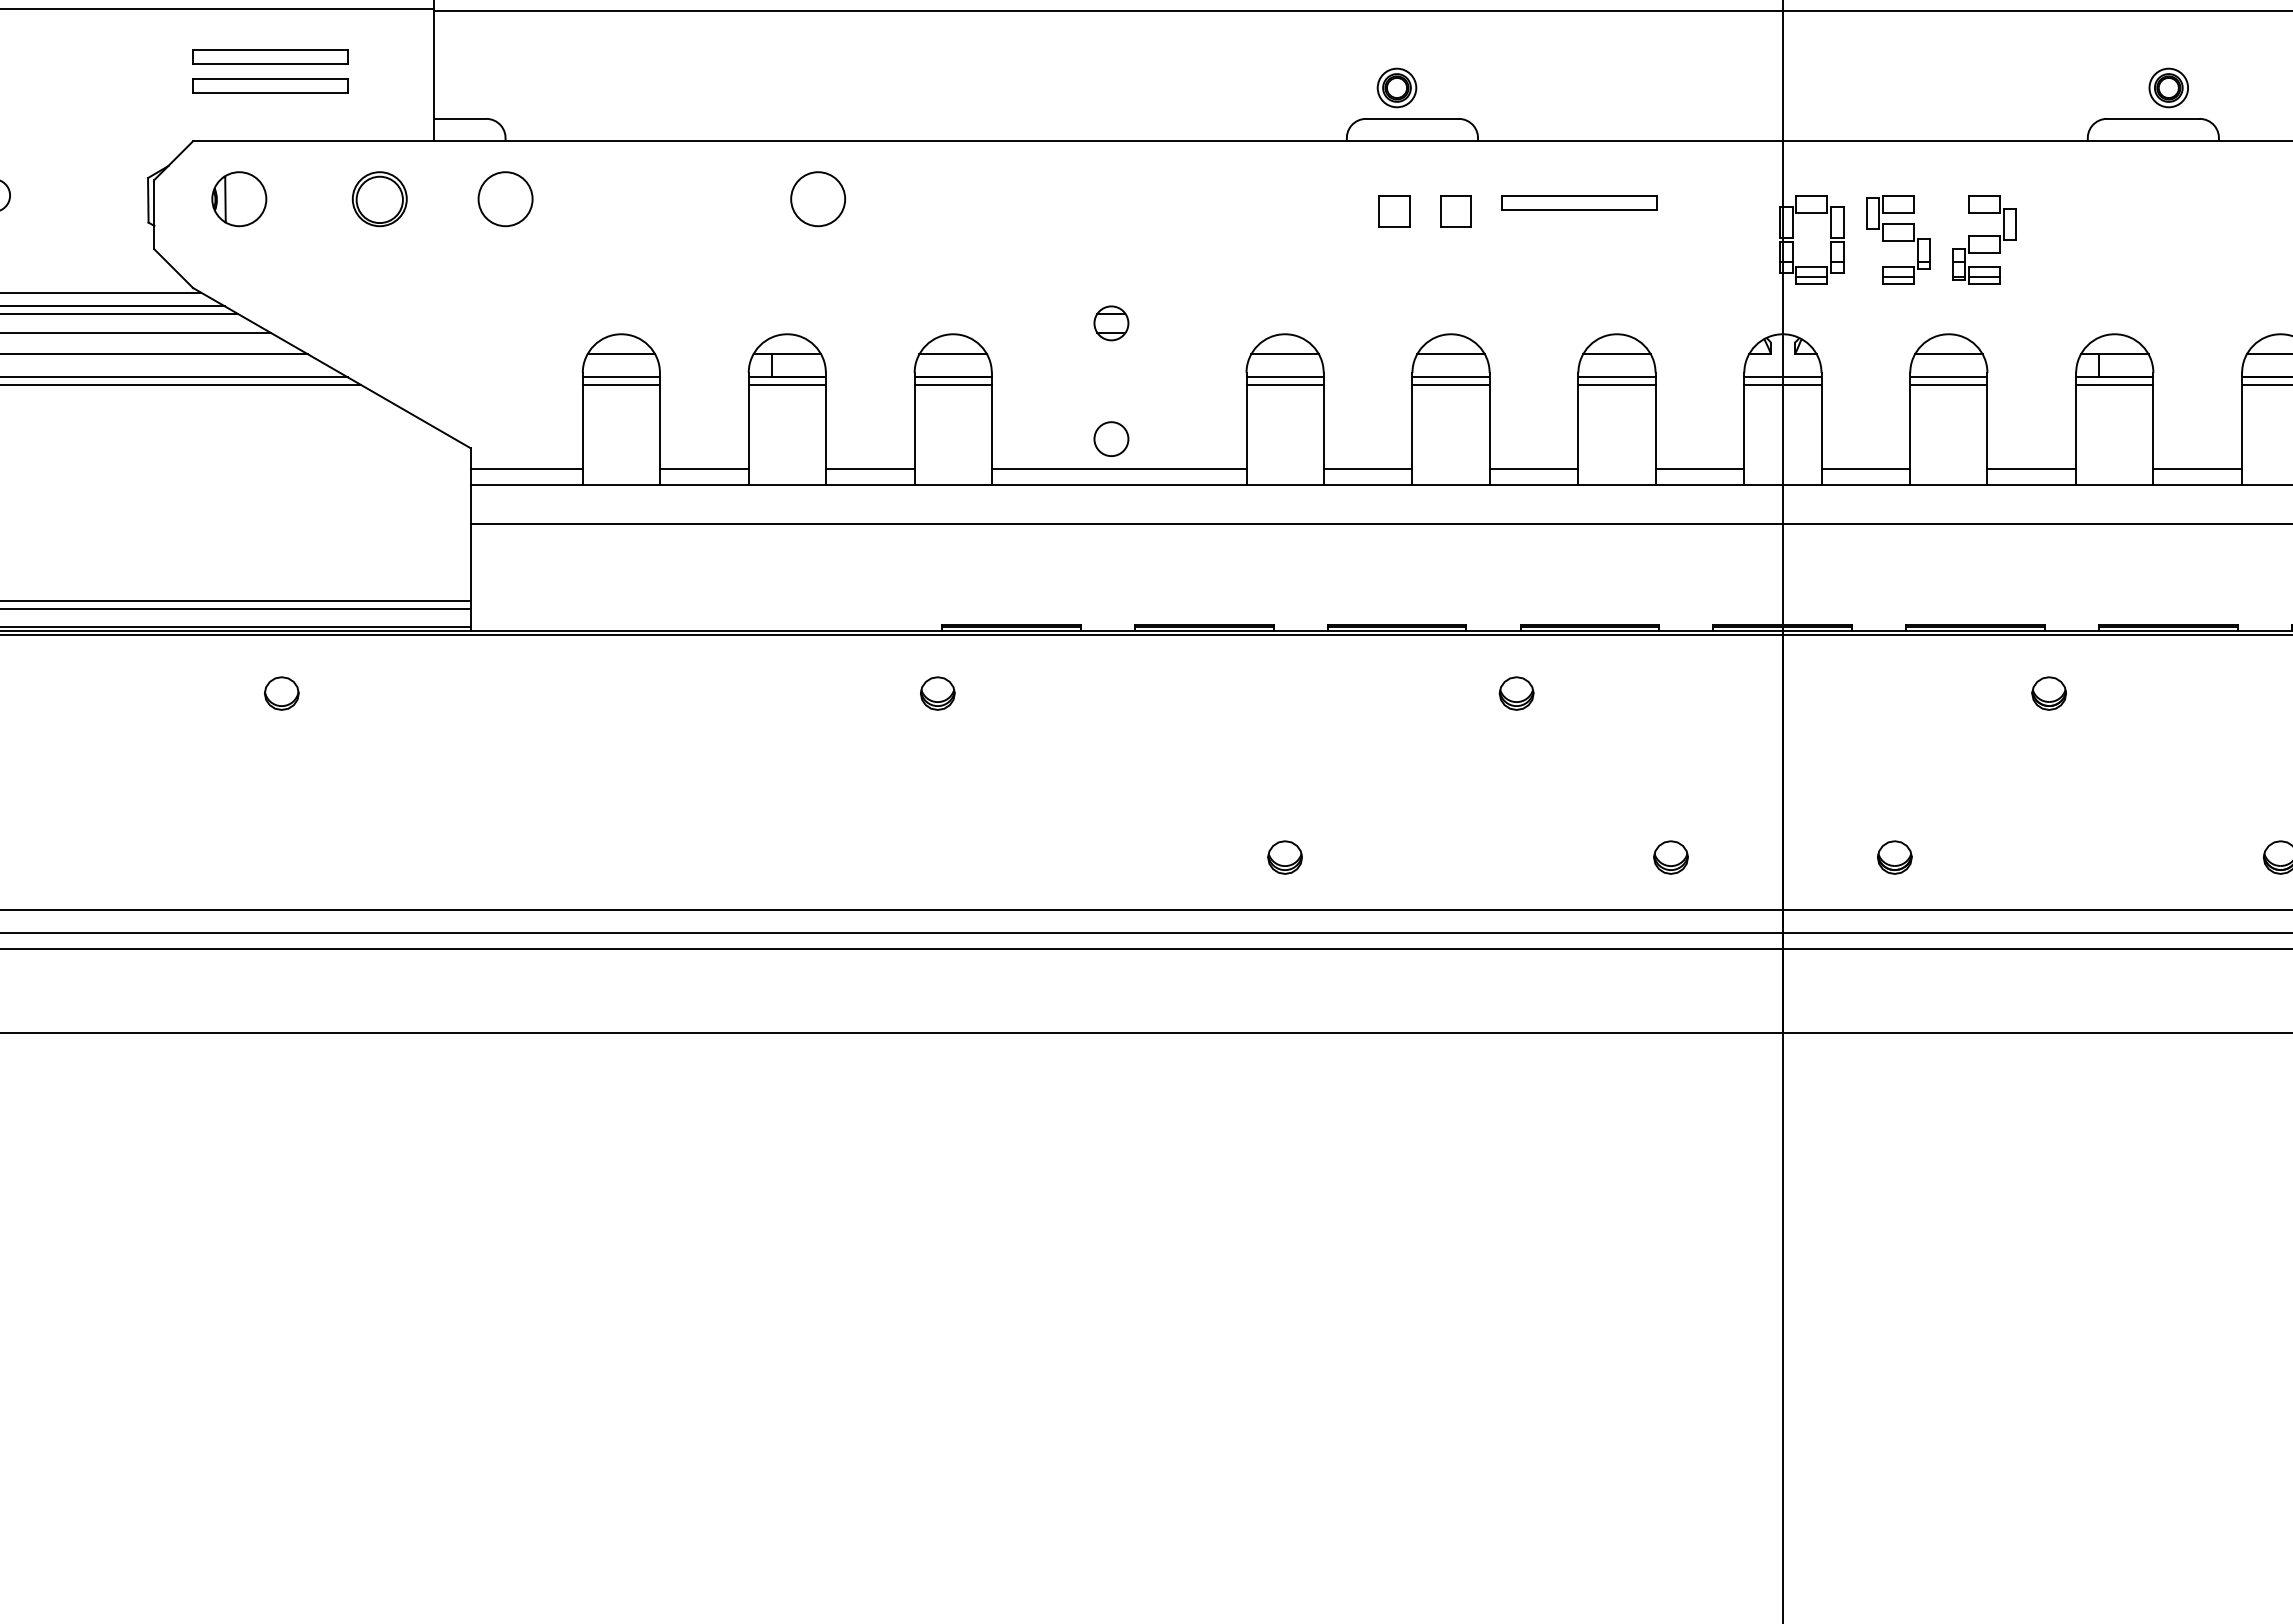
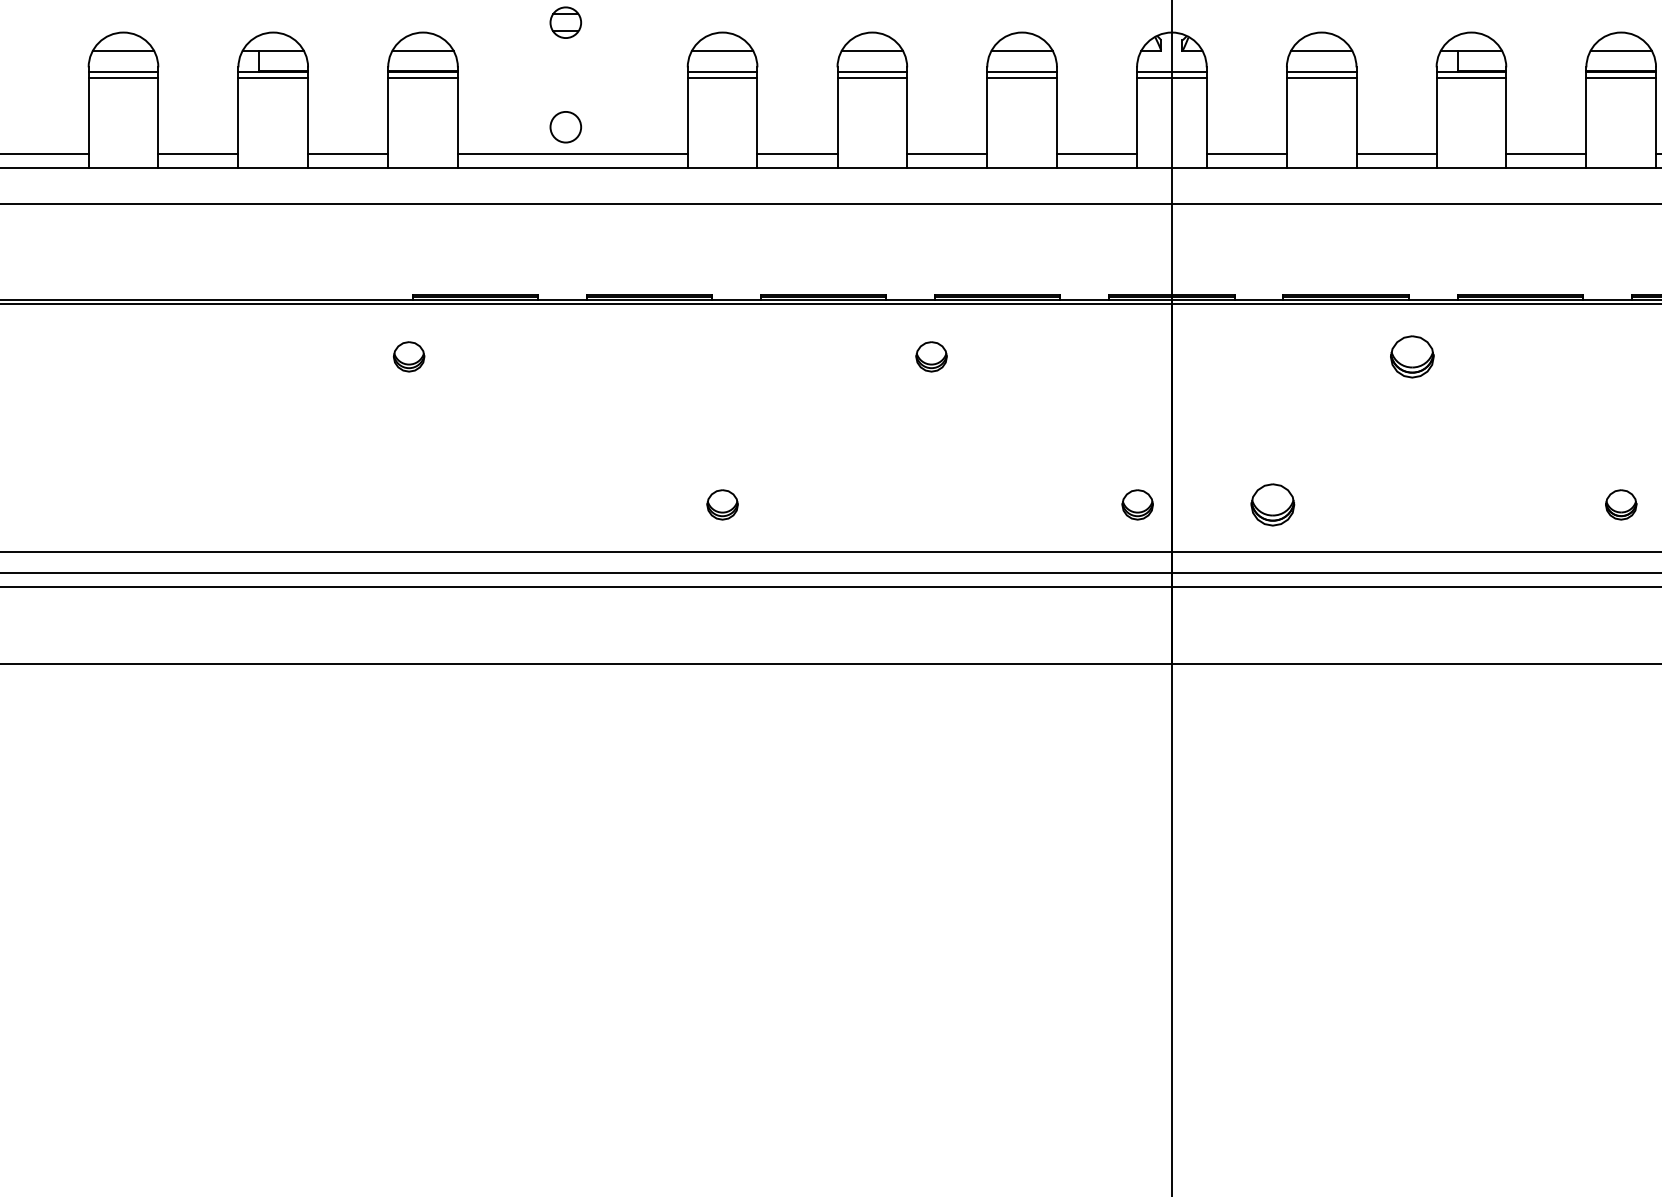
part: (2048, 693) -> (1411, 356), size x1.4
part: (1670, 857) -> (1137, 504), moved
part: (1894, 857) -> (1272, 504), size x1.4

